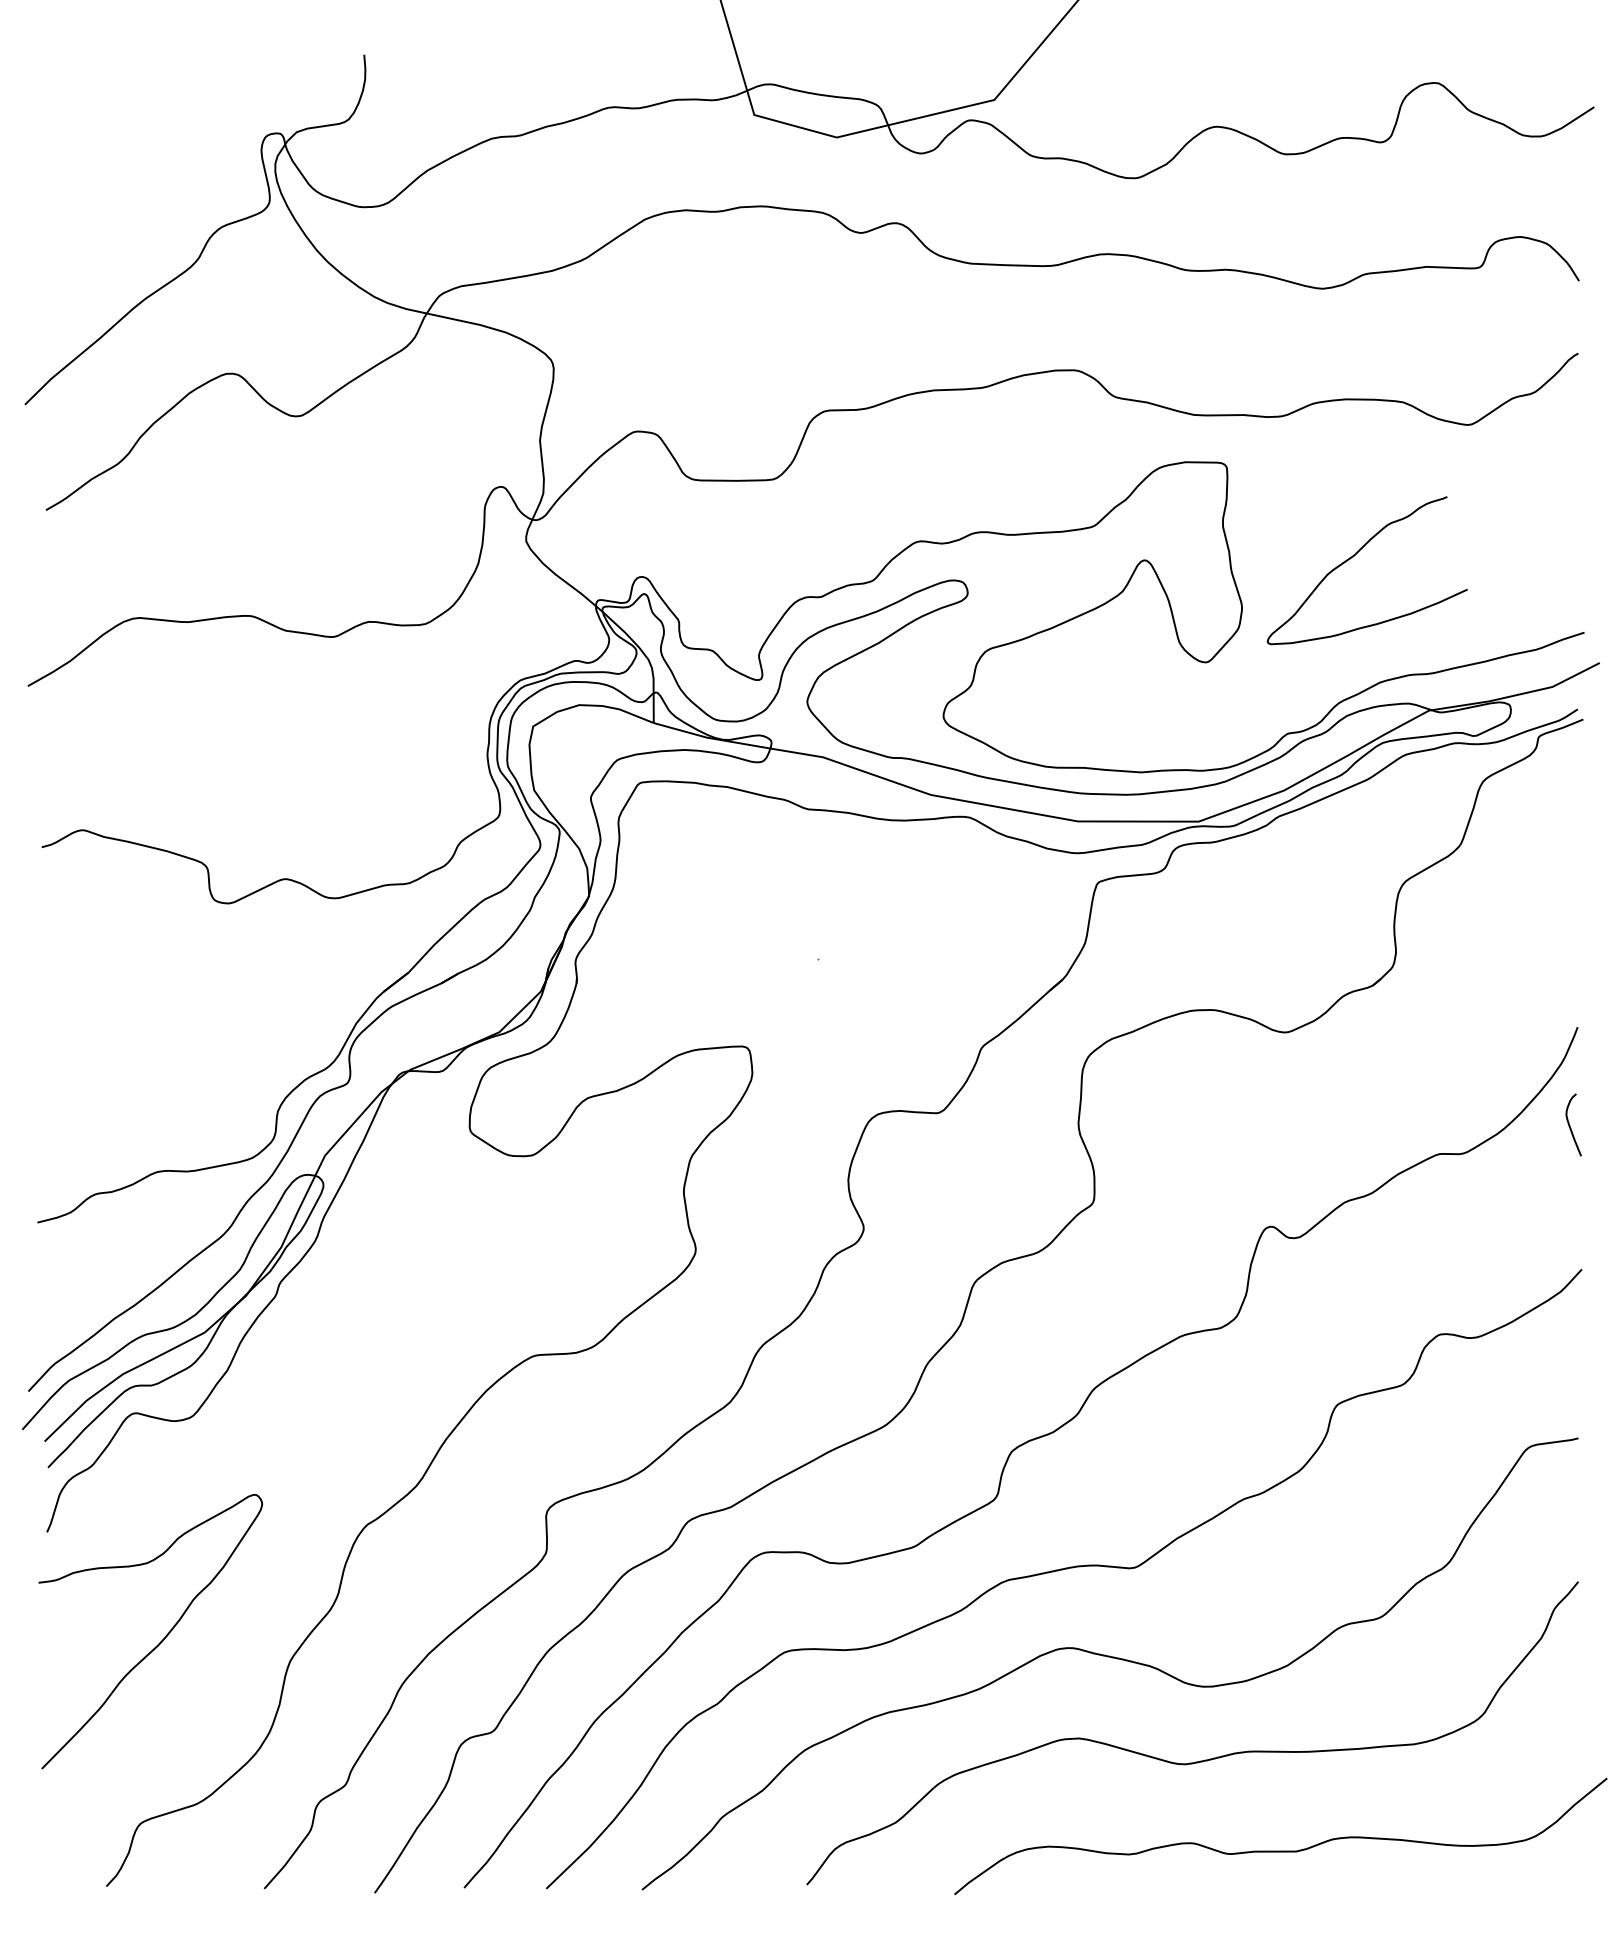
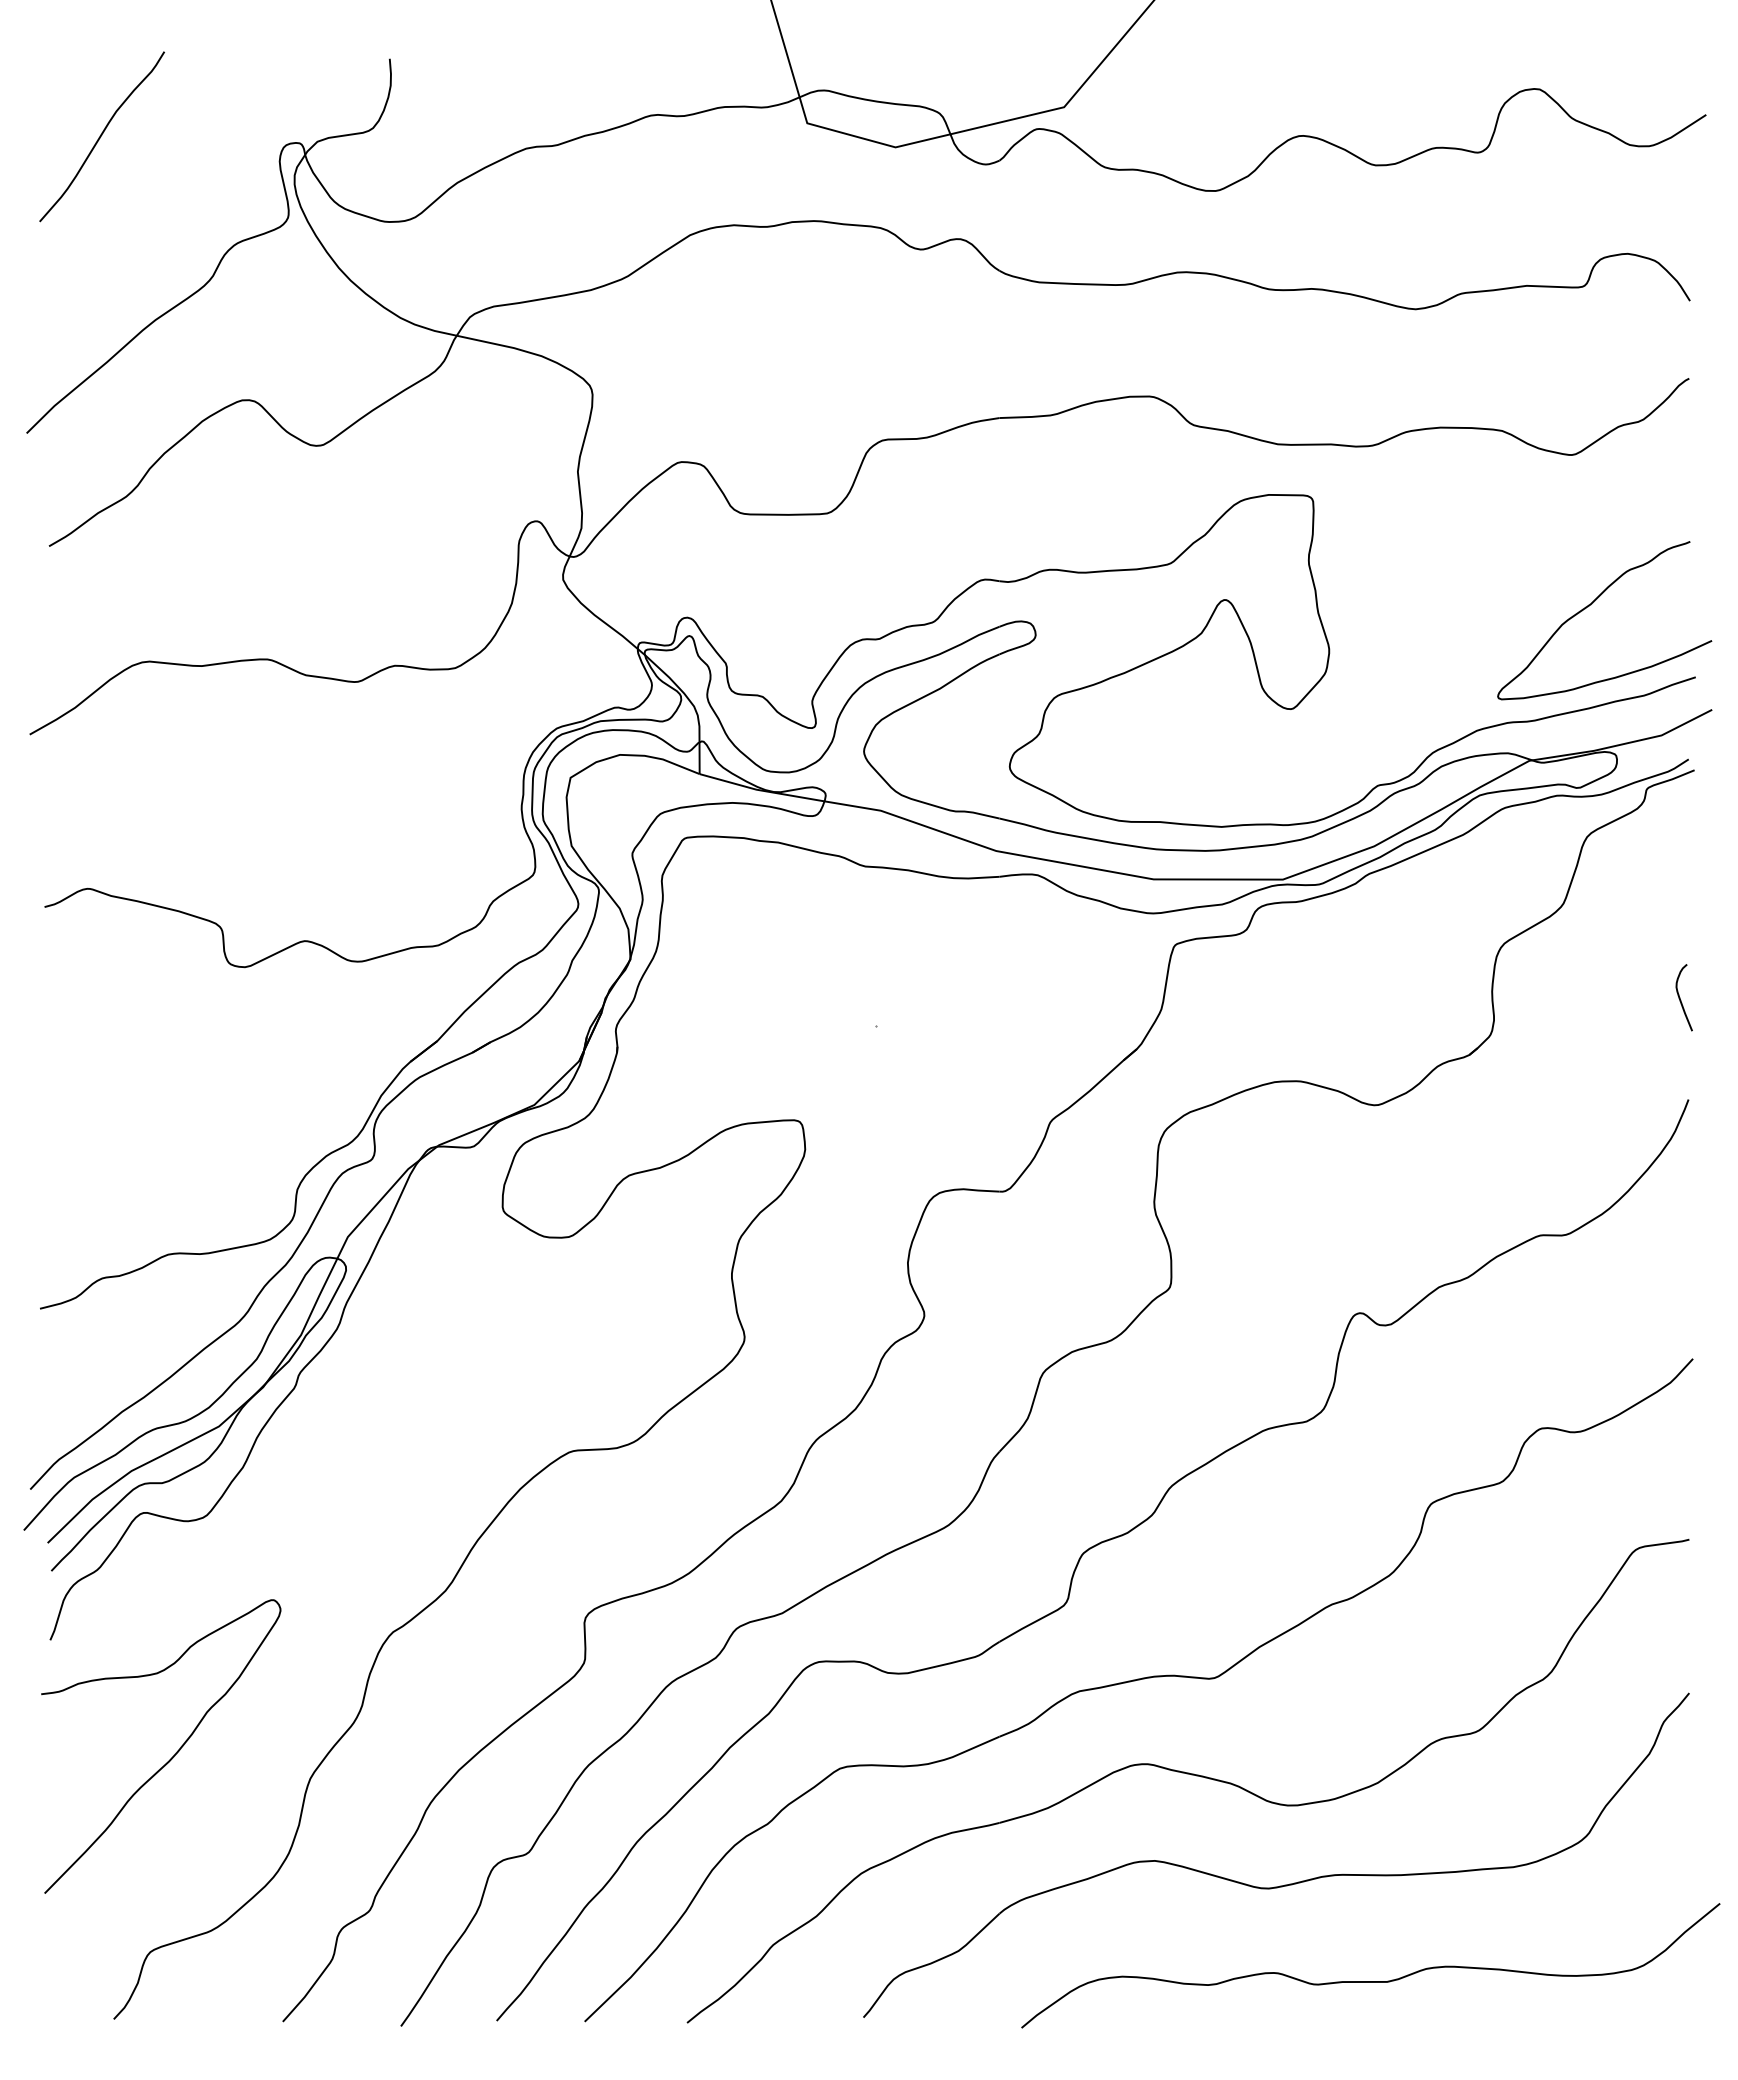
curve: (95, 126) -> (102, 135), added
curve: (1353, 557) -> (1589, 606), moved
curve: (1570, 1125) -> (1680, 998), moved

